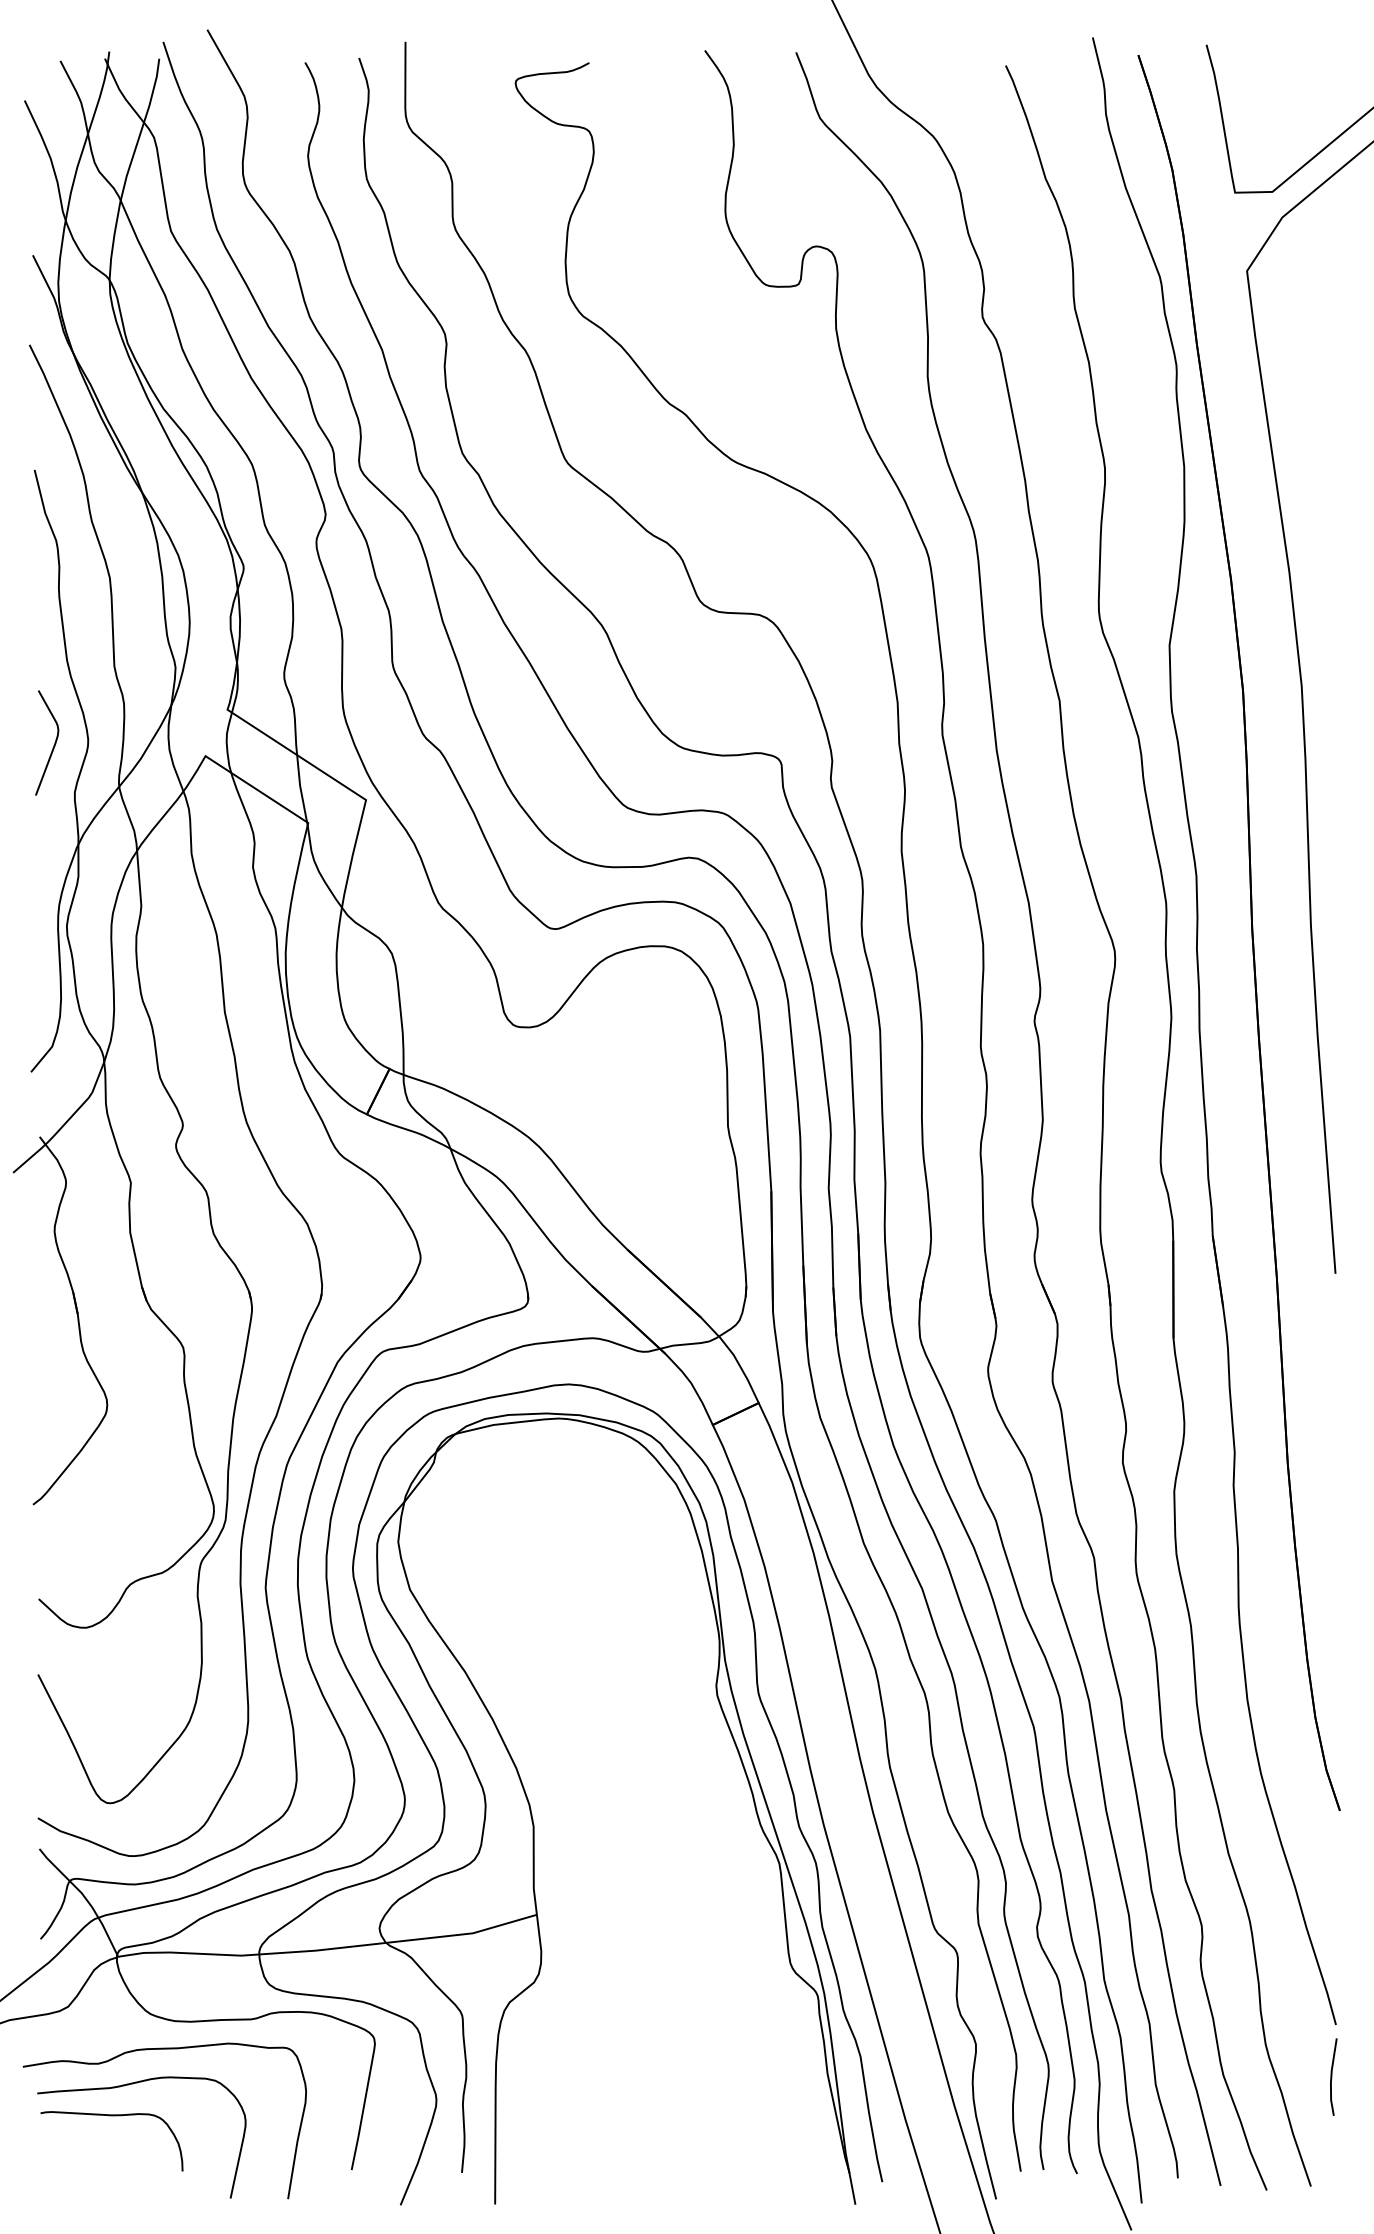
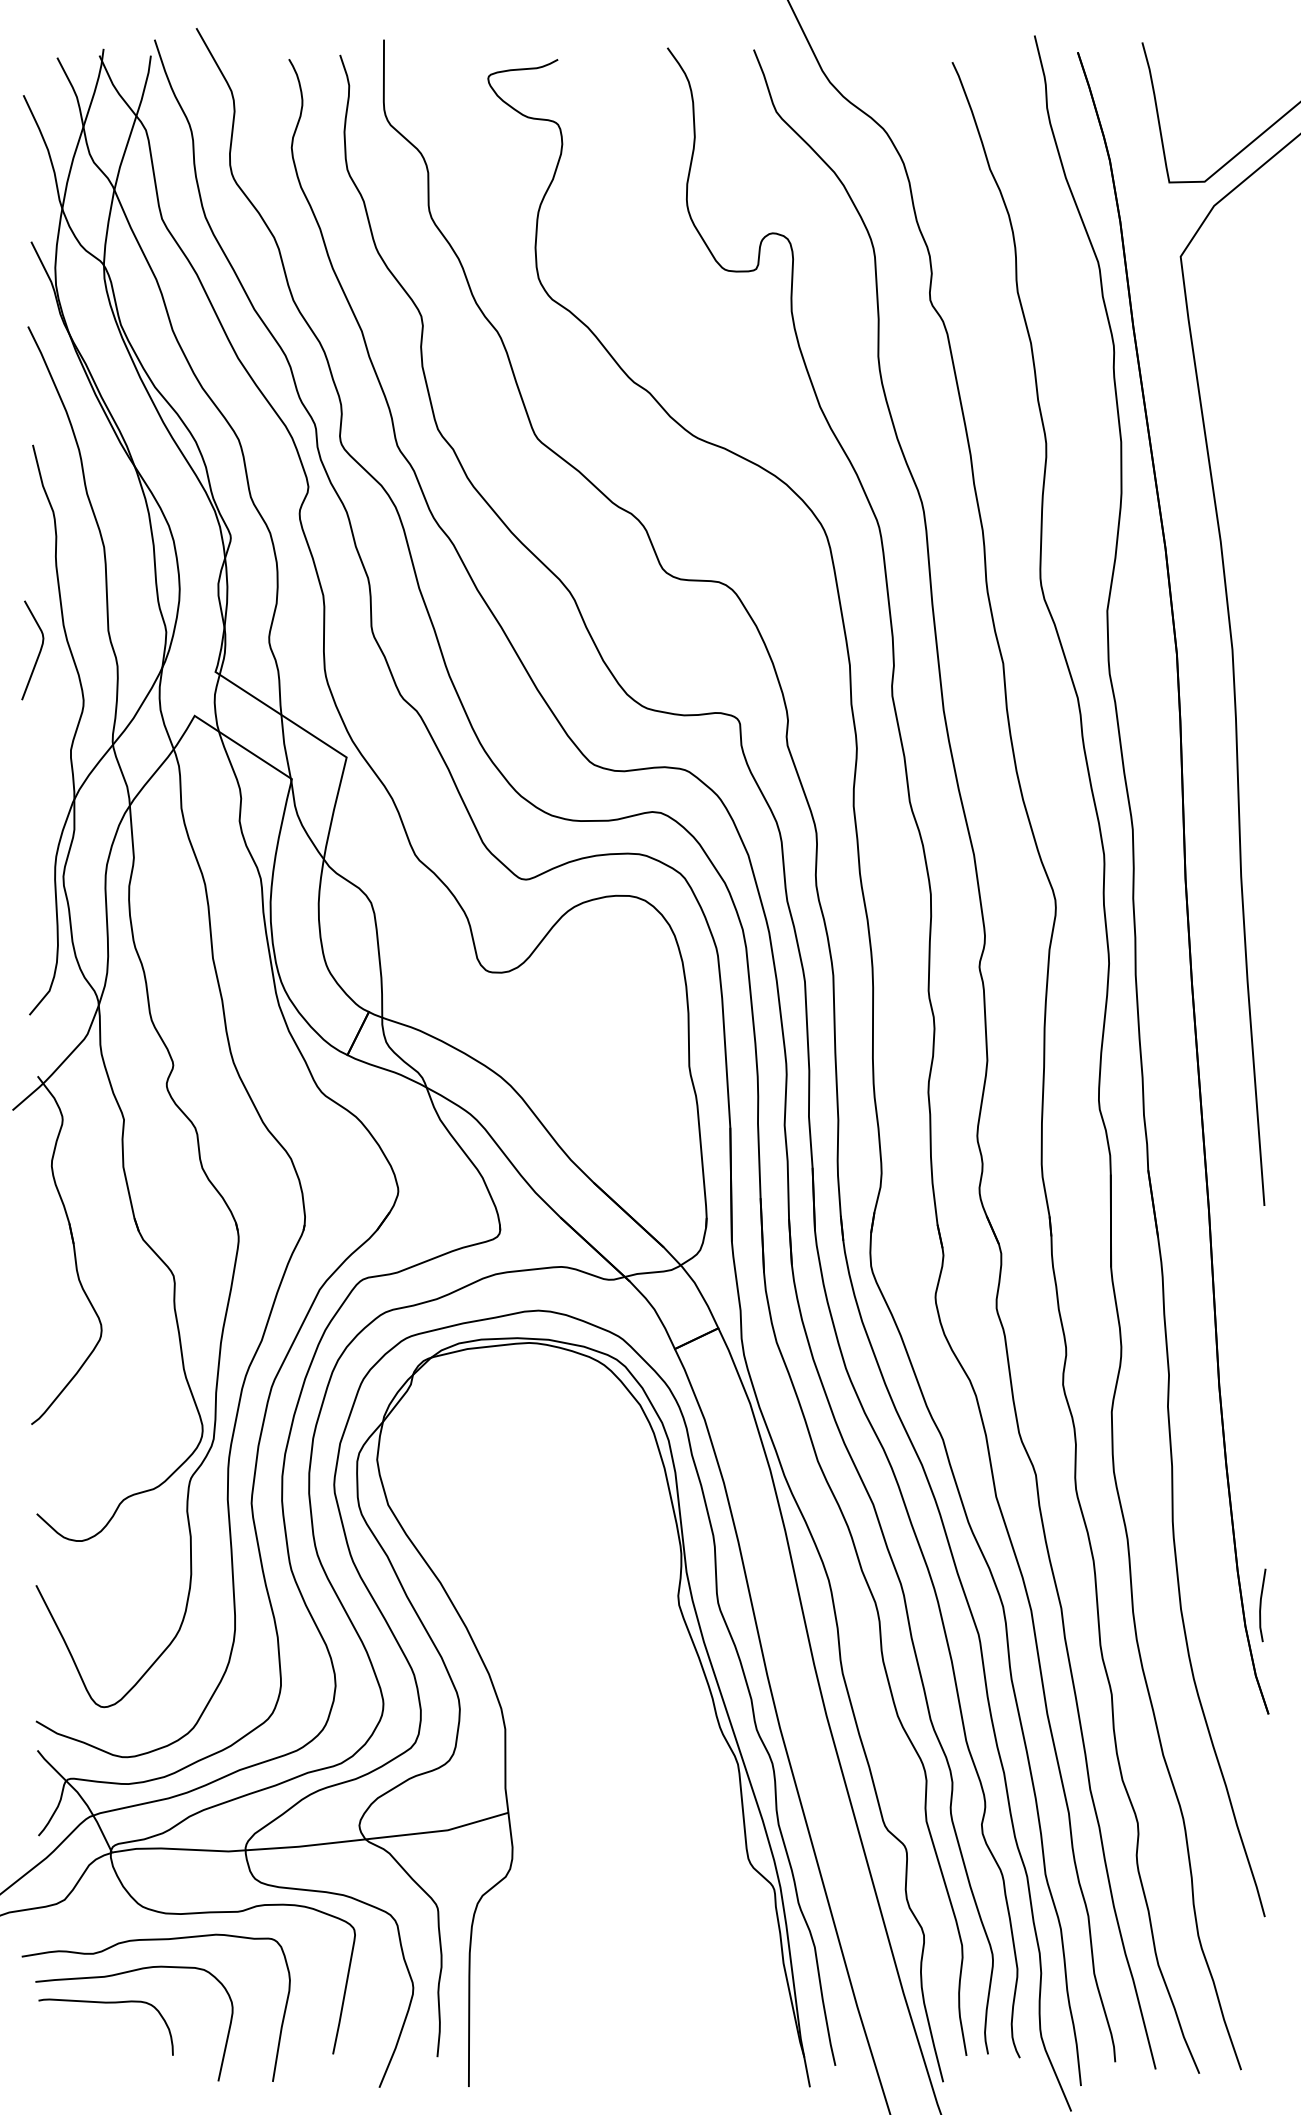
curve: (53, 746) -> (38, 653), moved
line: (1332, 2077) -> (1261, 1605), moved

